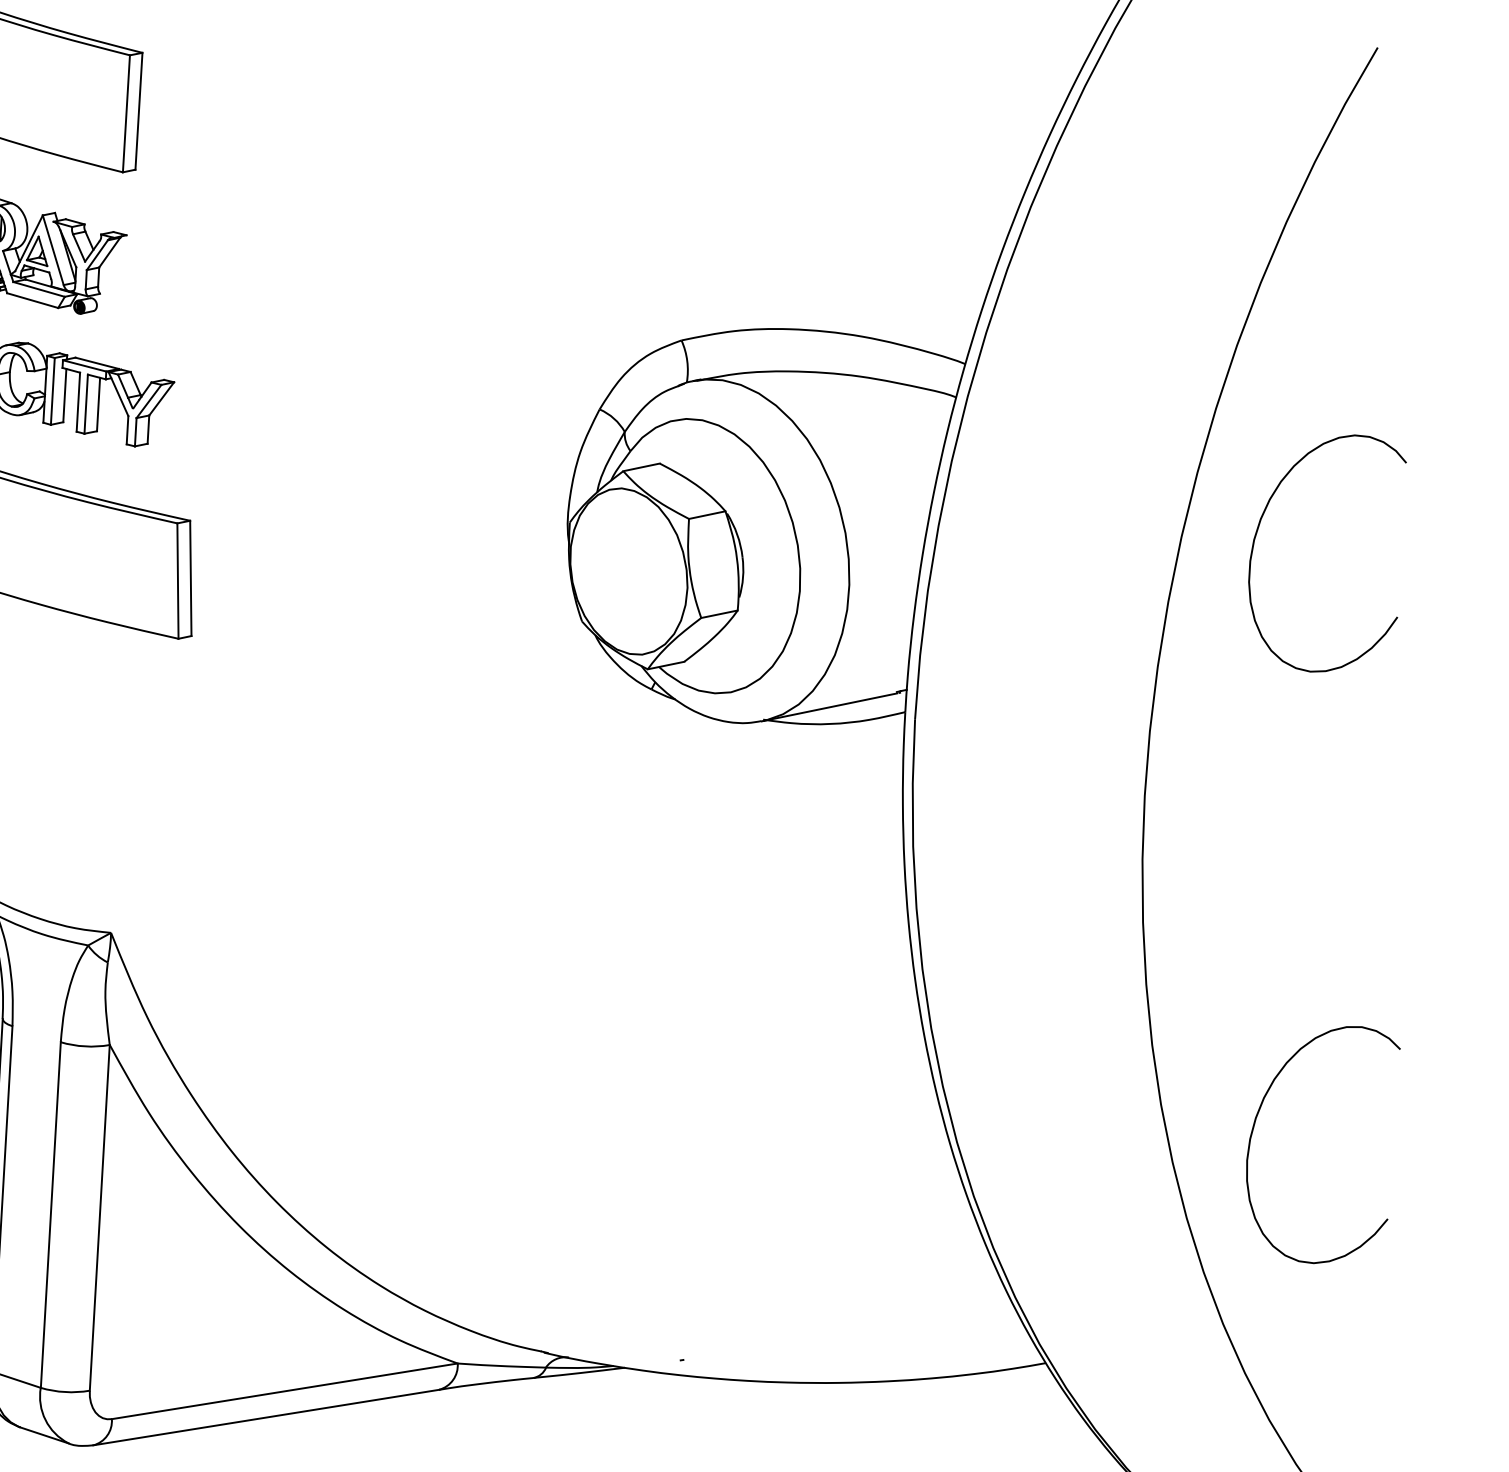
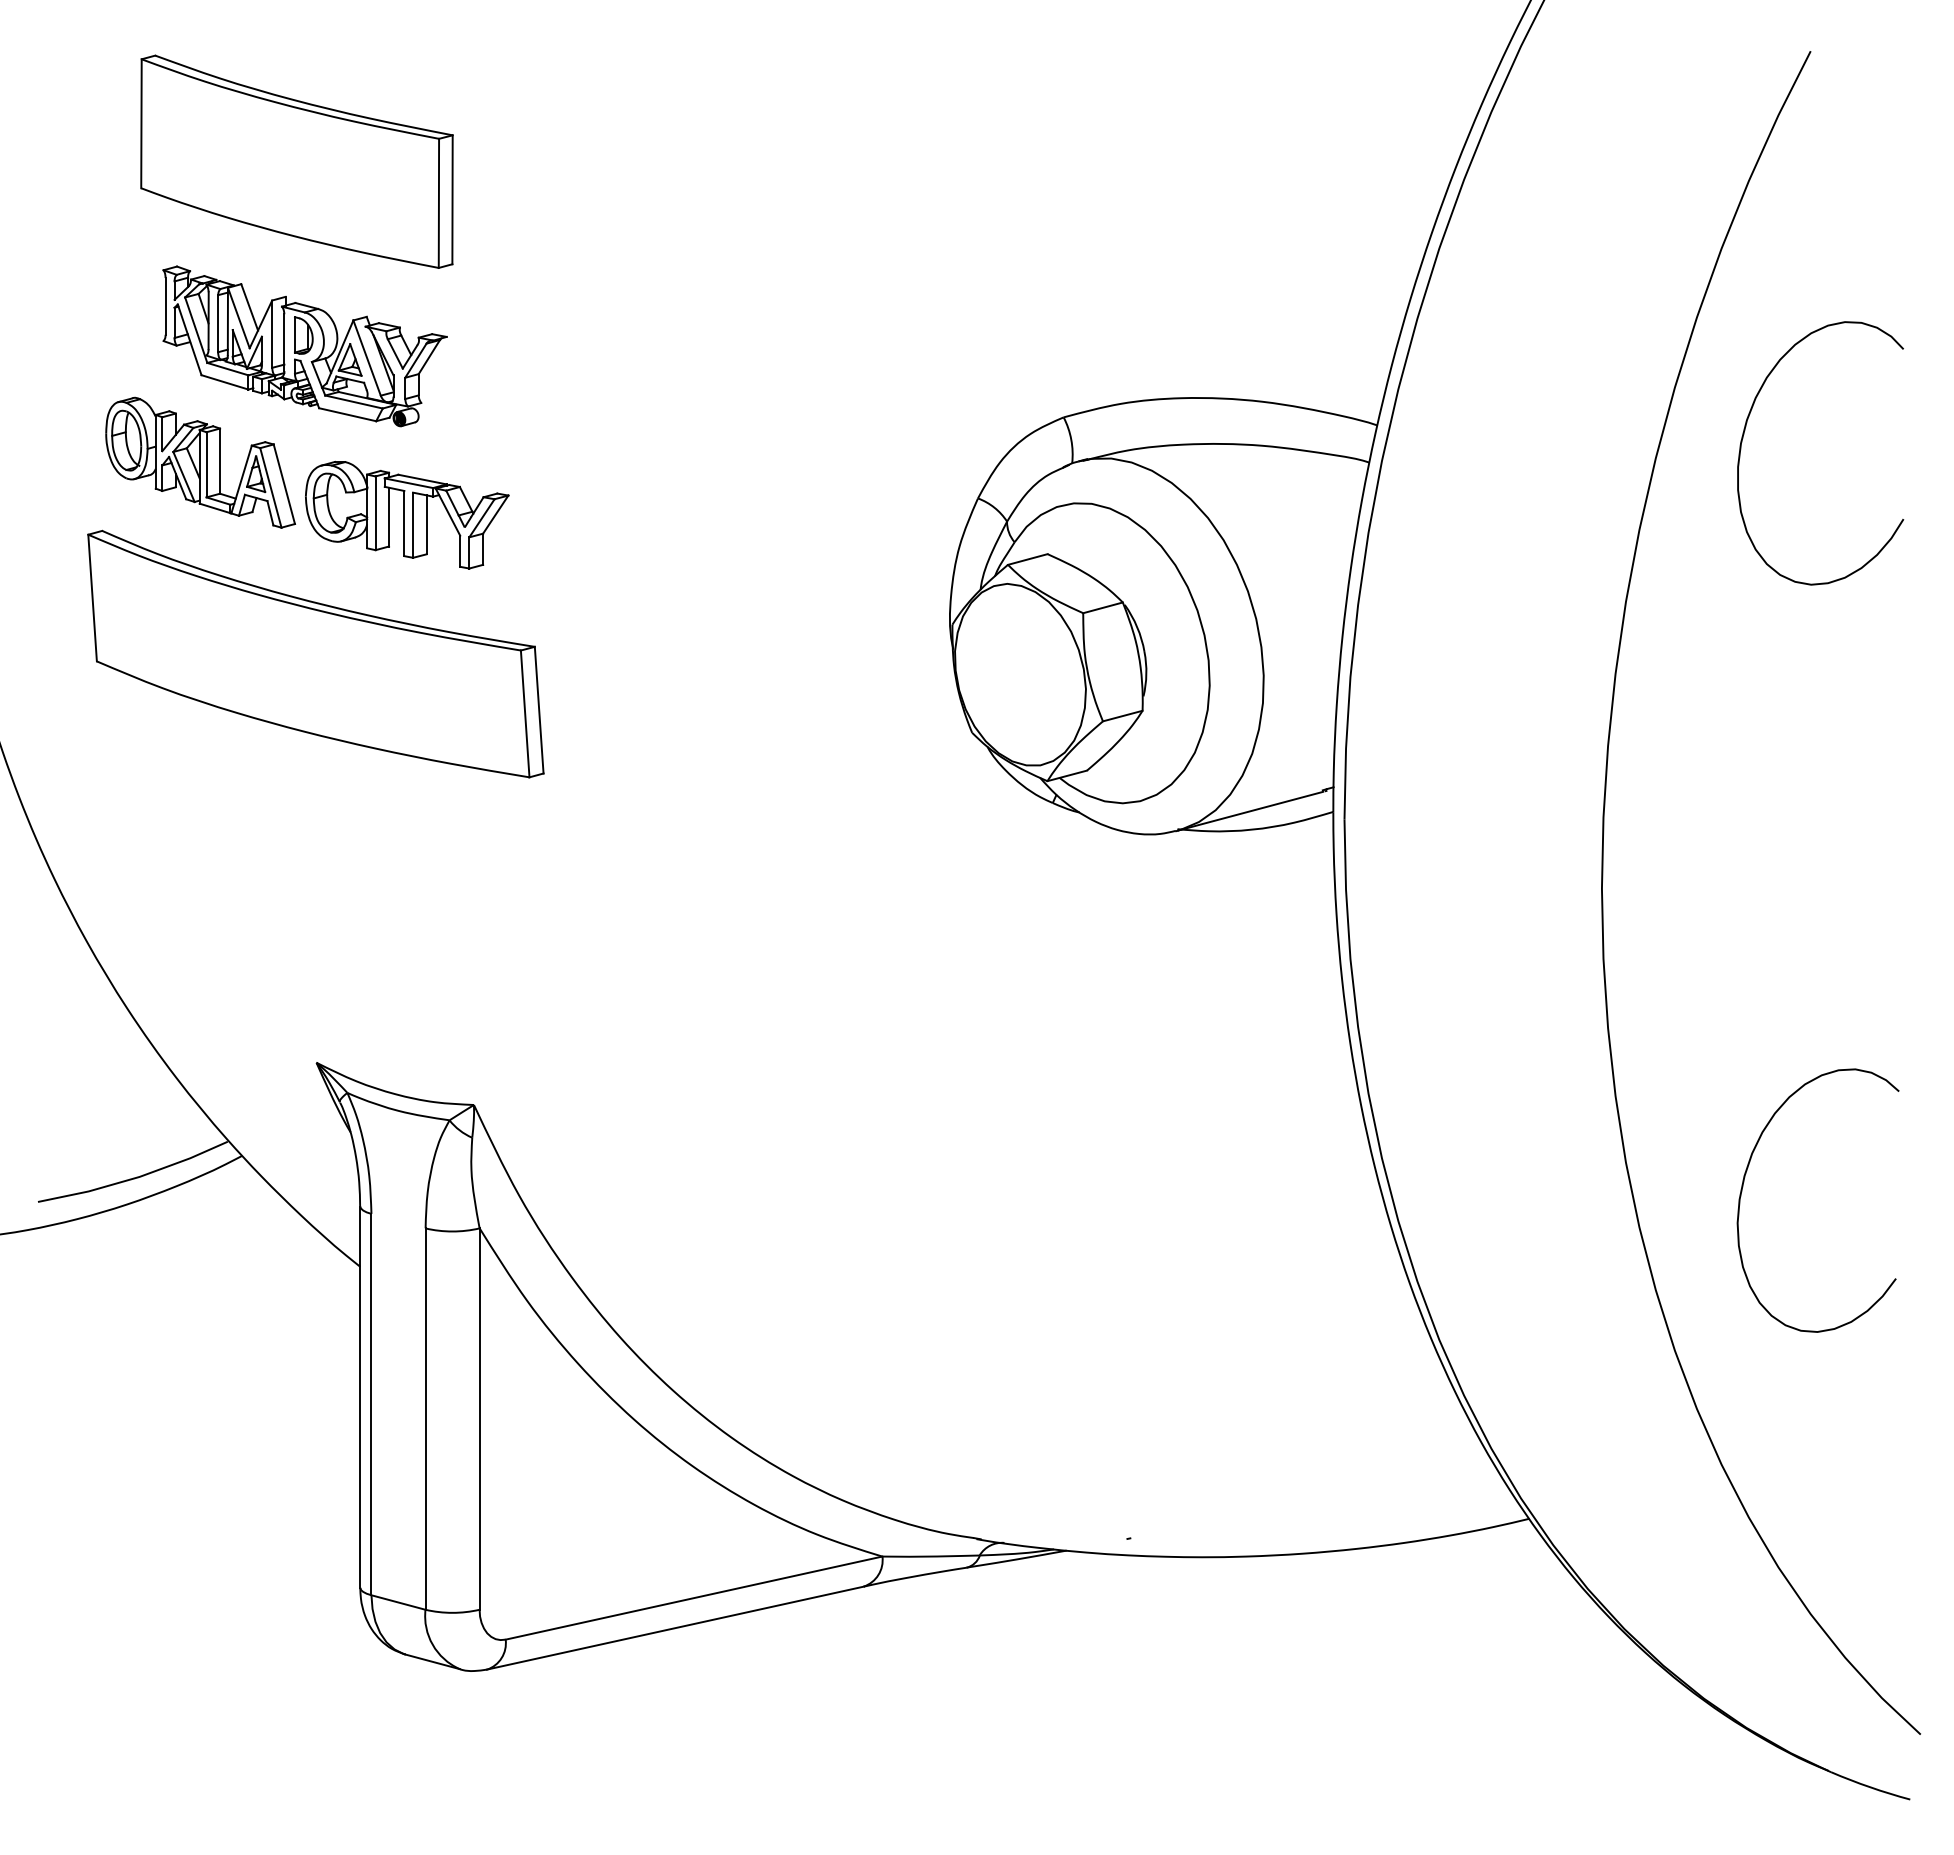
curve: (1257, 532) -> (1744, 434), moved
curve: (1254, 1128) -> (1743, 1187), moved

